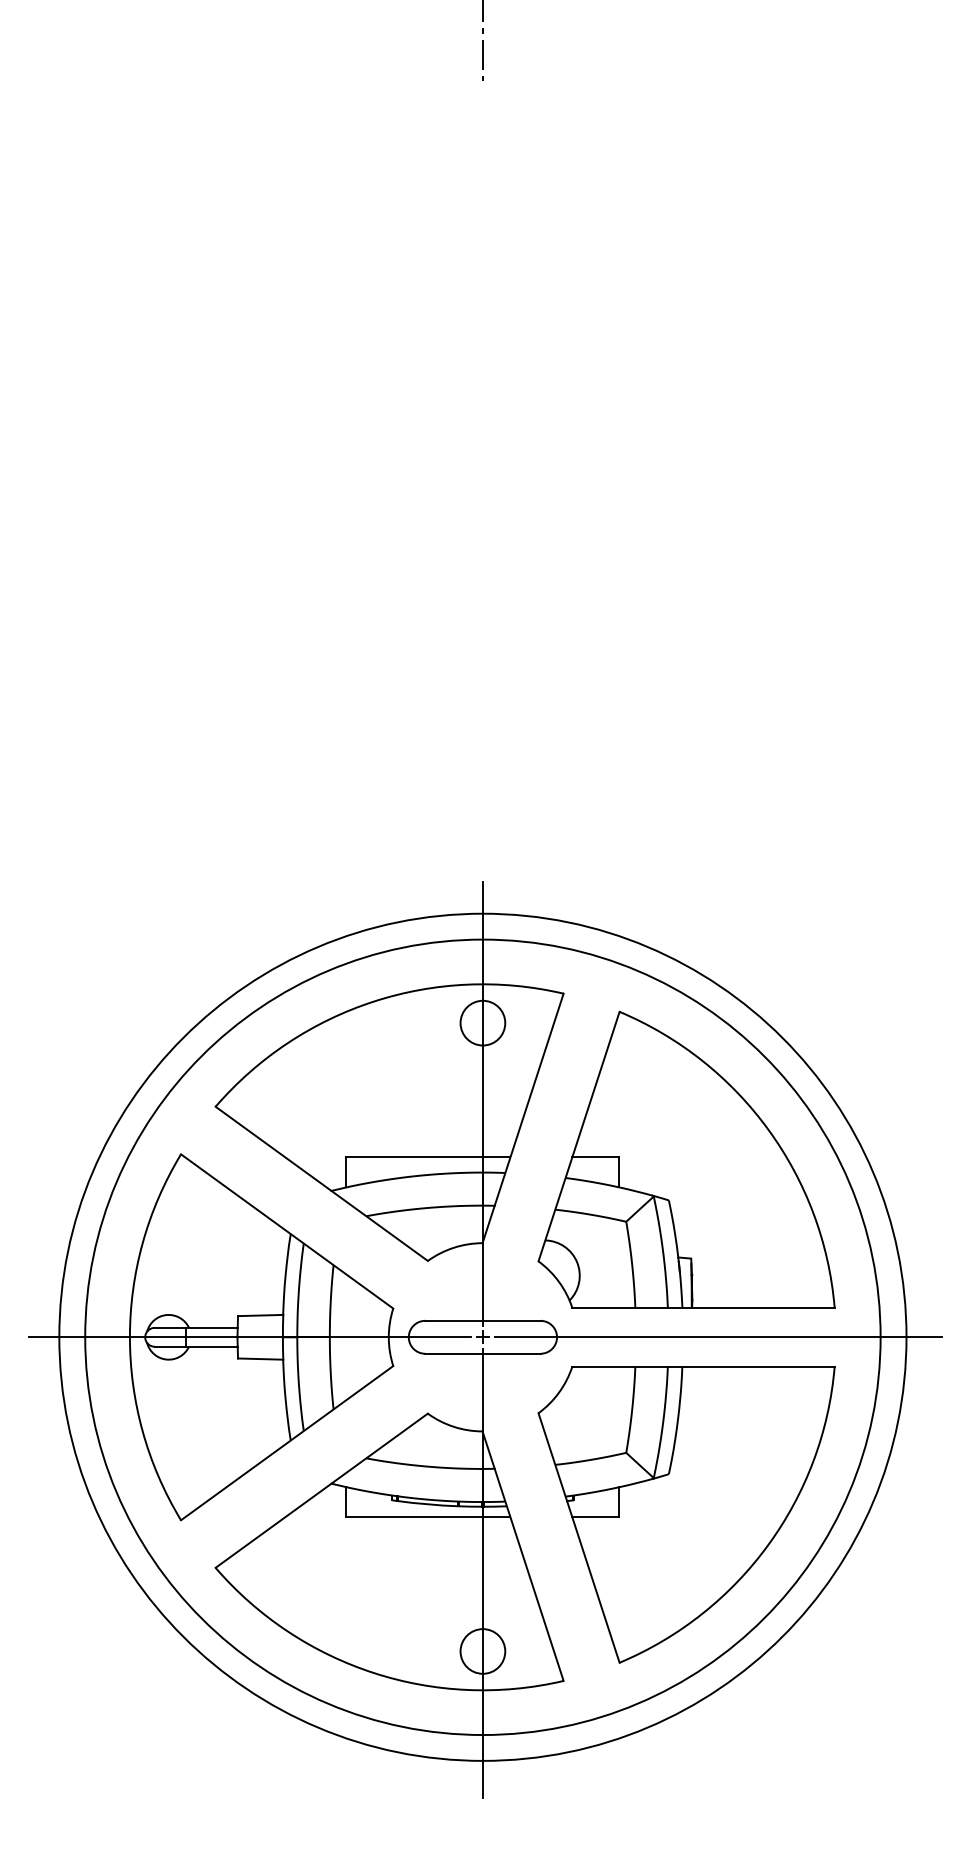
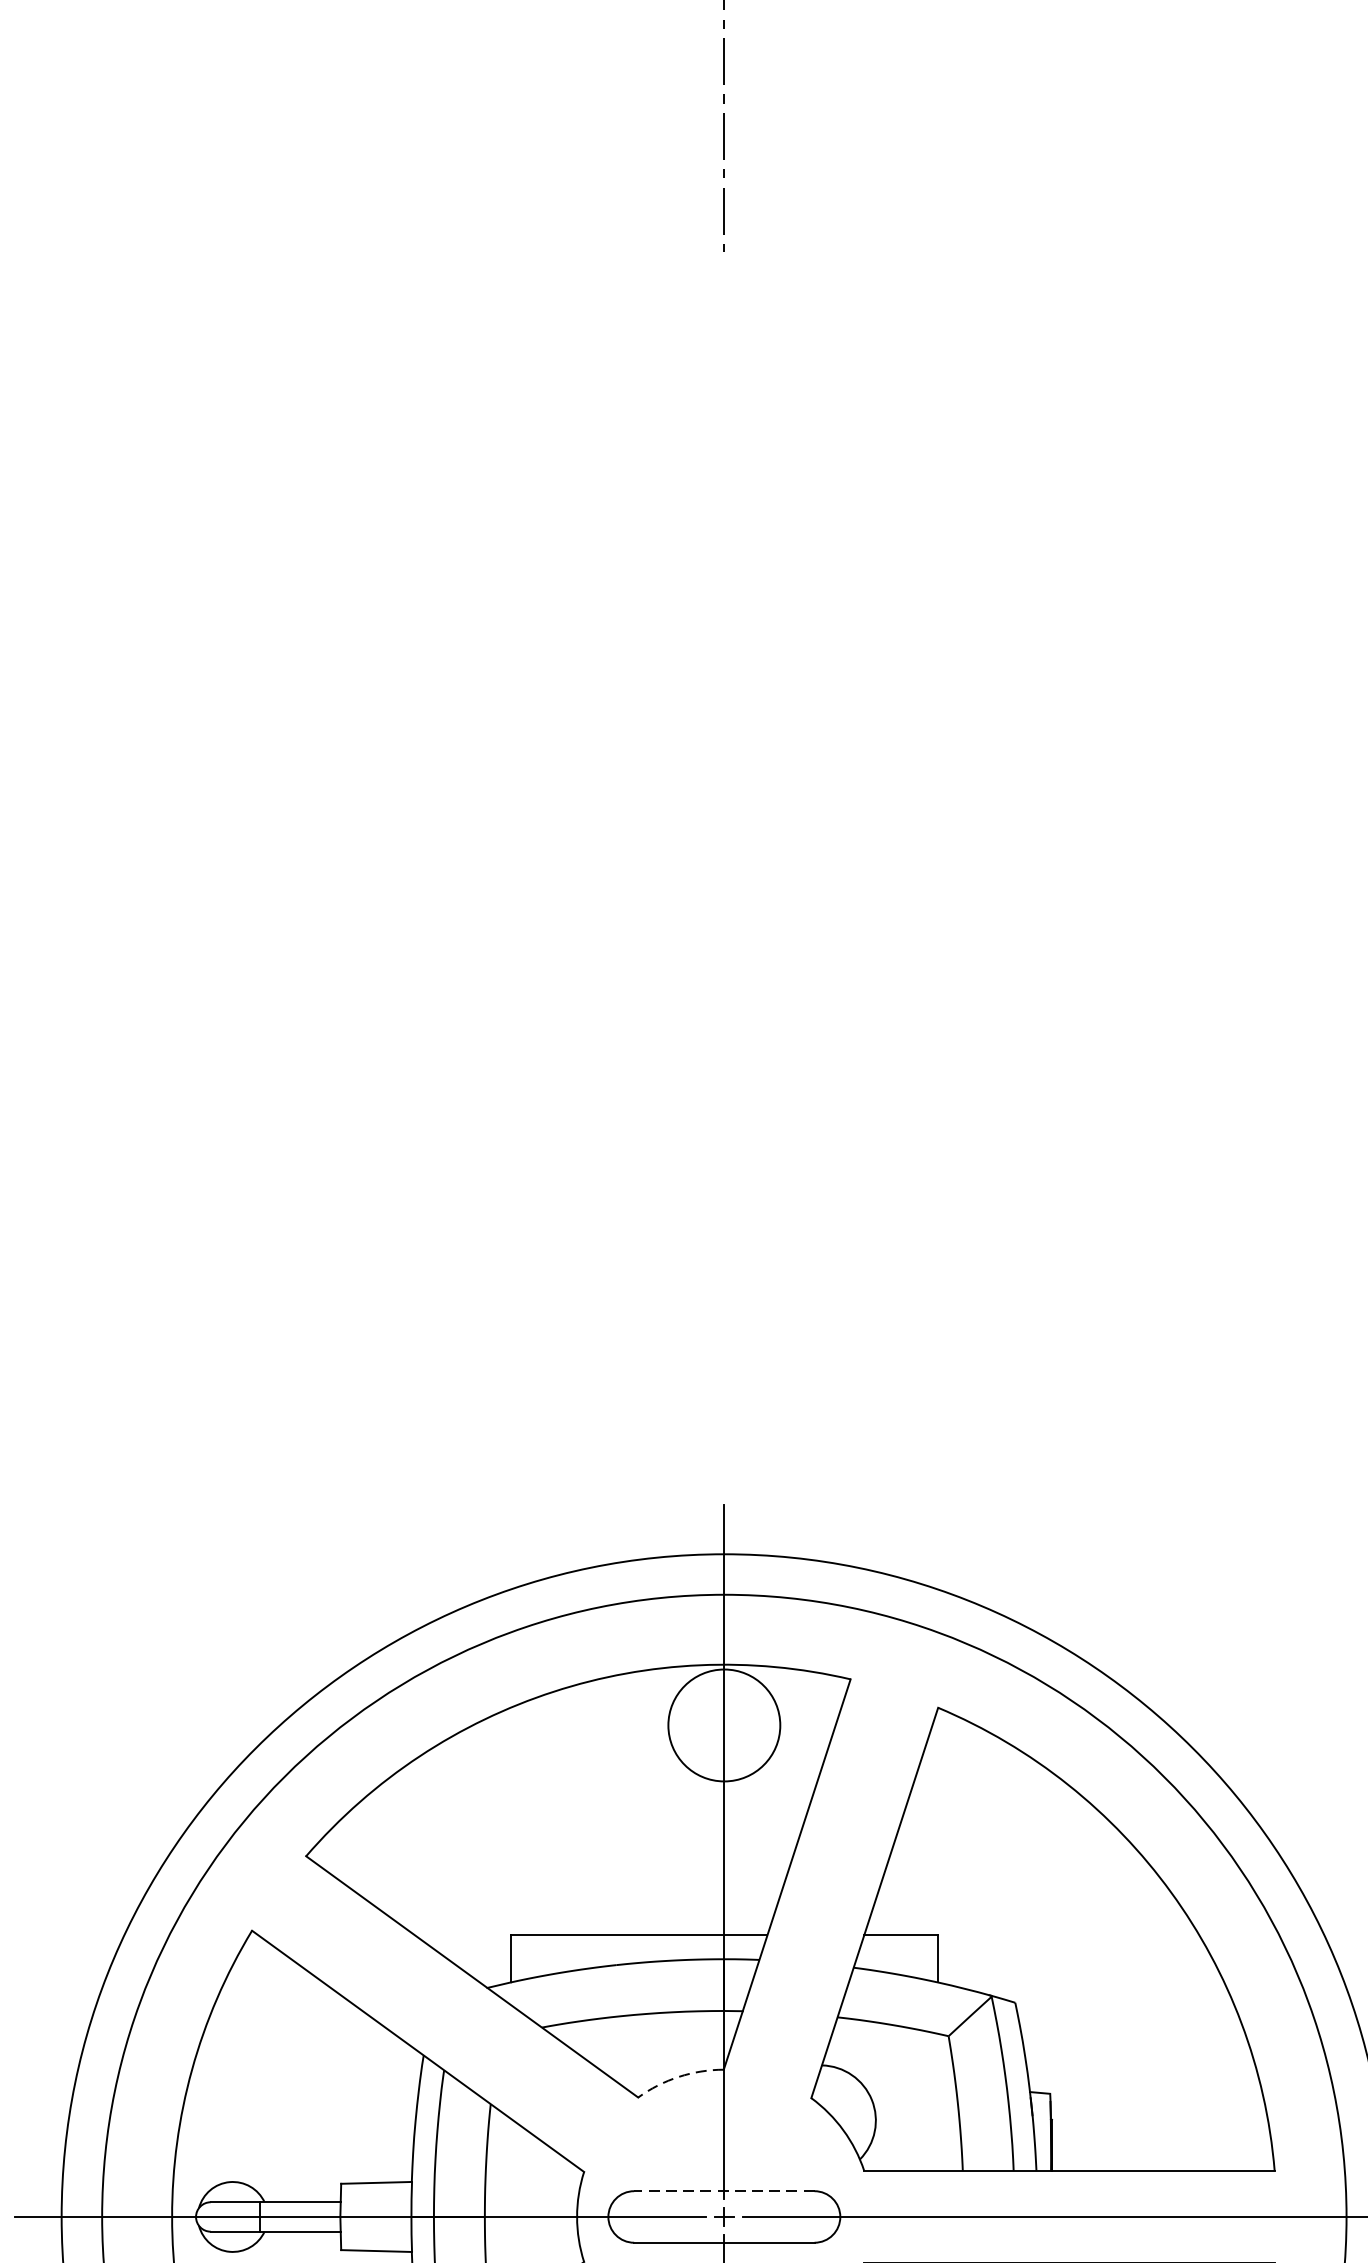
circle: (482, 1022) -> (723, 1724), size x1.6
arc: (453, 1247) -> (678, 2076), solid -> dashed
line: (482, 1320) -> (723, 2190), solid -> dashed

